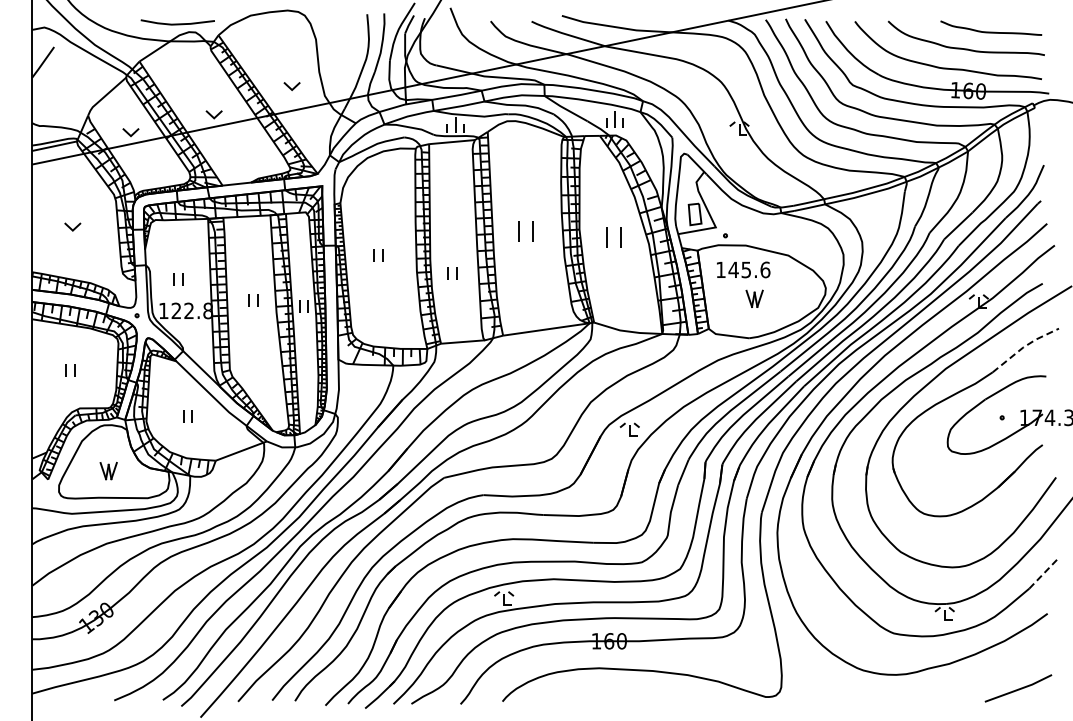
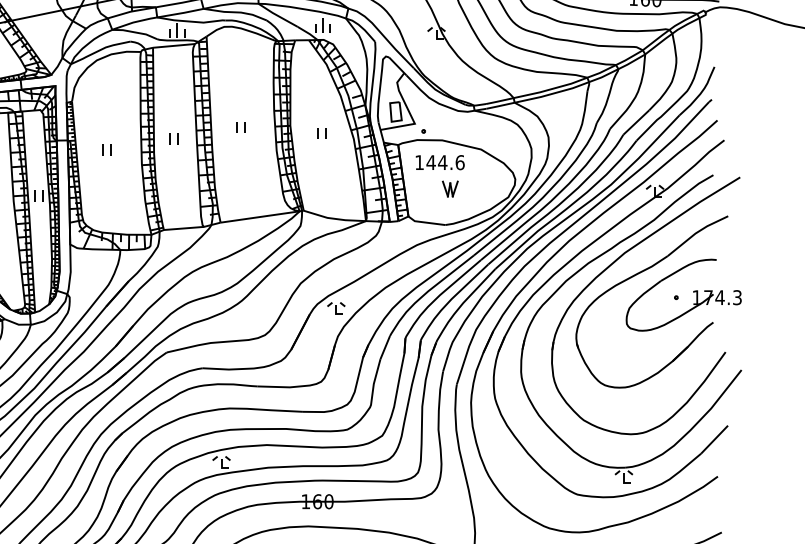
part: (525, 231) -> (241, 127), size x0.62
part: (614, 238) -> (322, 133), size x0.62
text: (746, 269) -> (442, 162), 145.6 -> 144.6
part: (452, 273) -> (174, 139), moved
line: (1023, 347) -> (695, 233), dashed -> solid
line: (1044, 572) -> (715, 438), dashed -> solid

